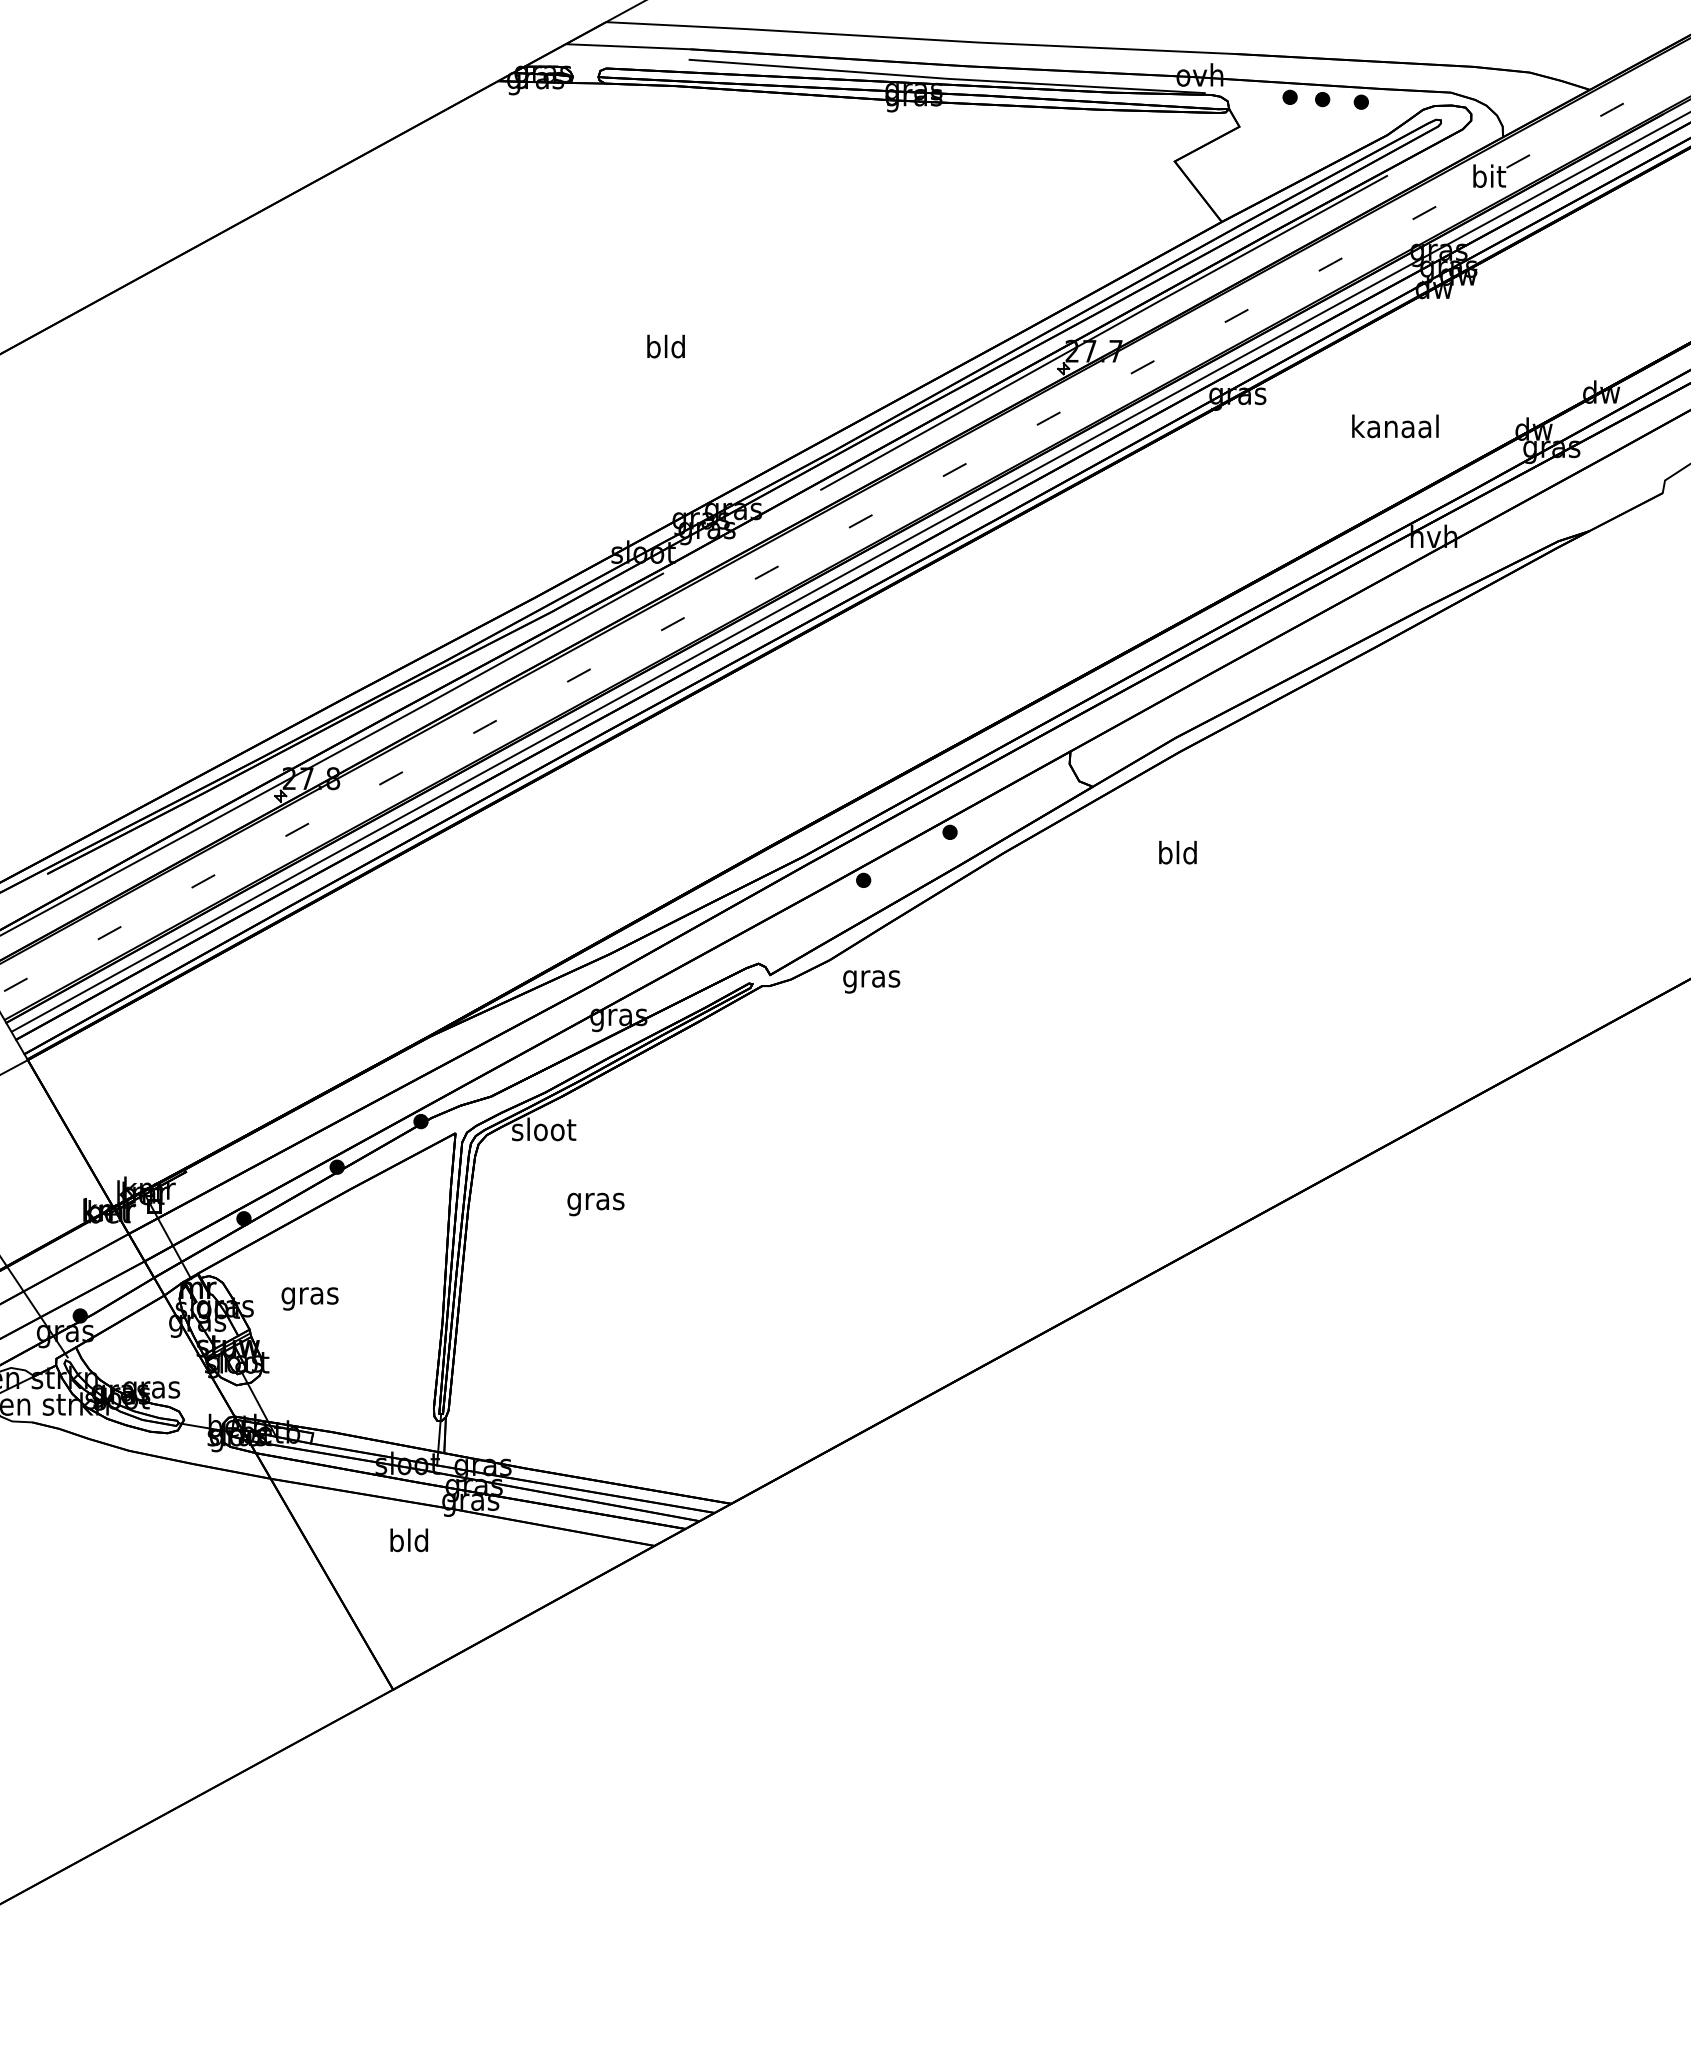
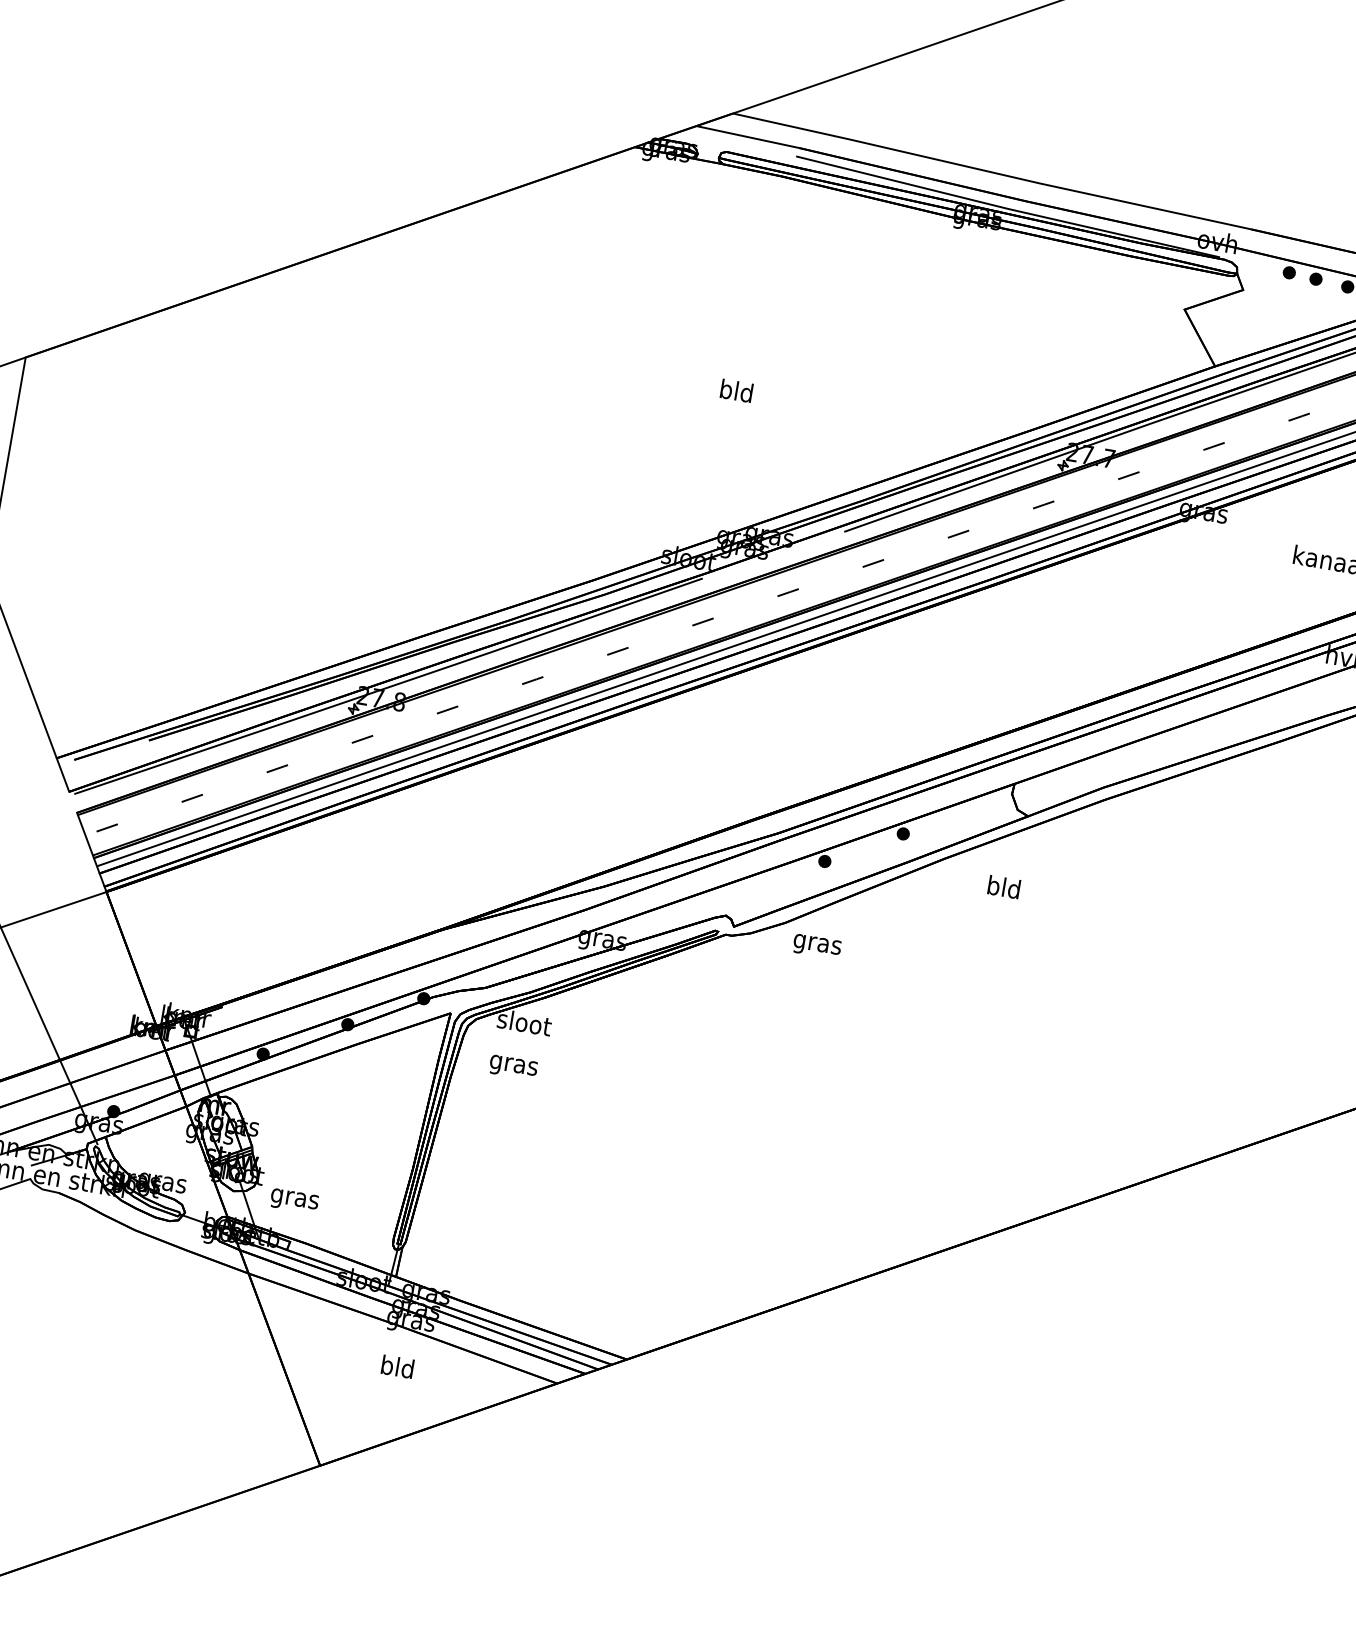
text: (1177, 852) -> (1003, 887), moved
text: (595, 1204) -> (513, 1067), moved
text: (309, 1298) -> (294, 1200), moved
text: (408, 1540) -> (397, 1366), moved

